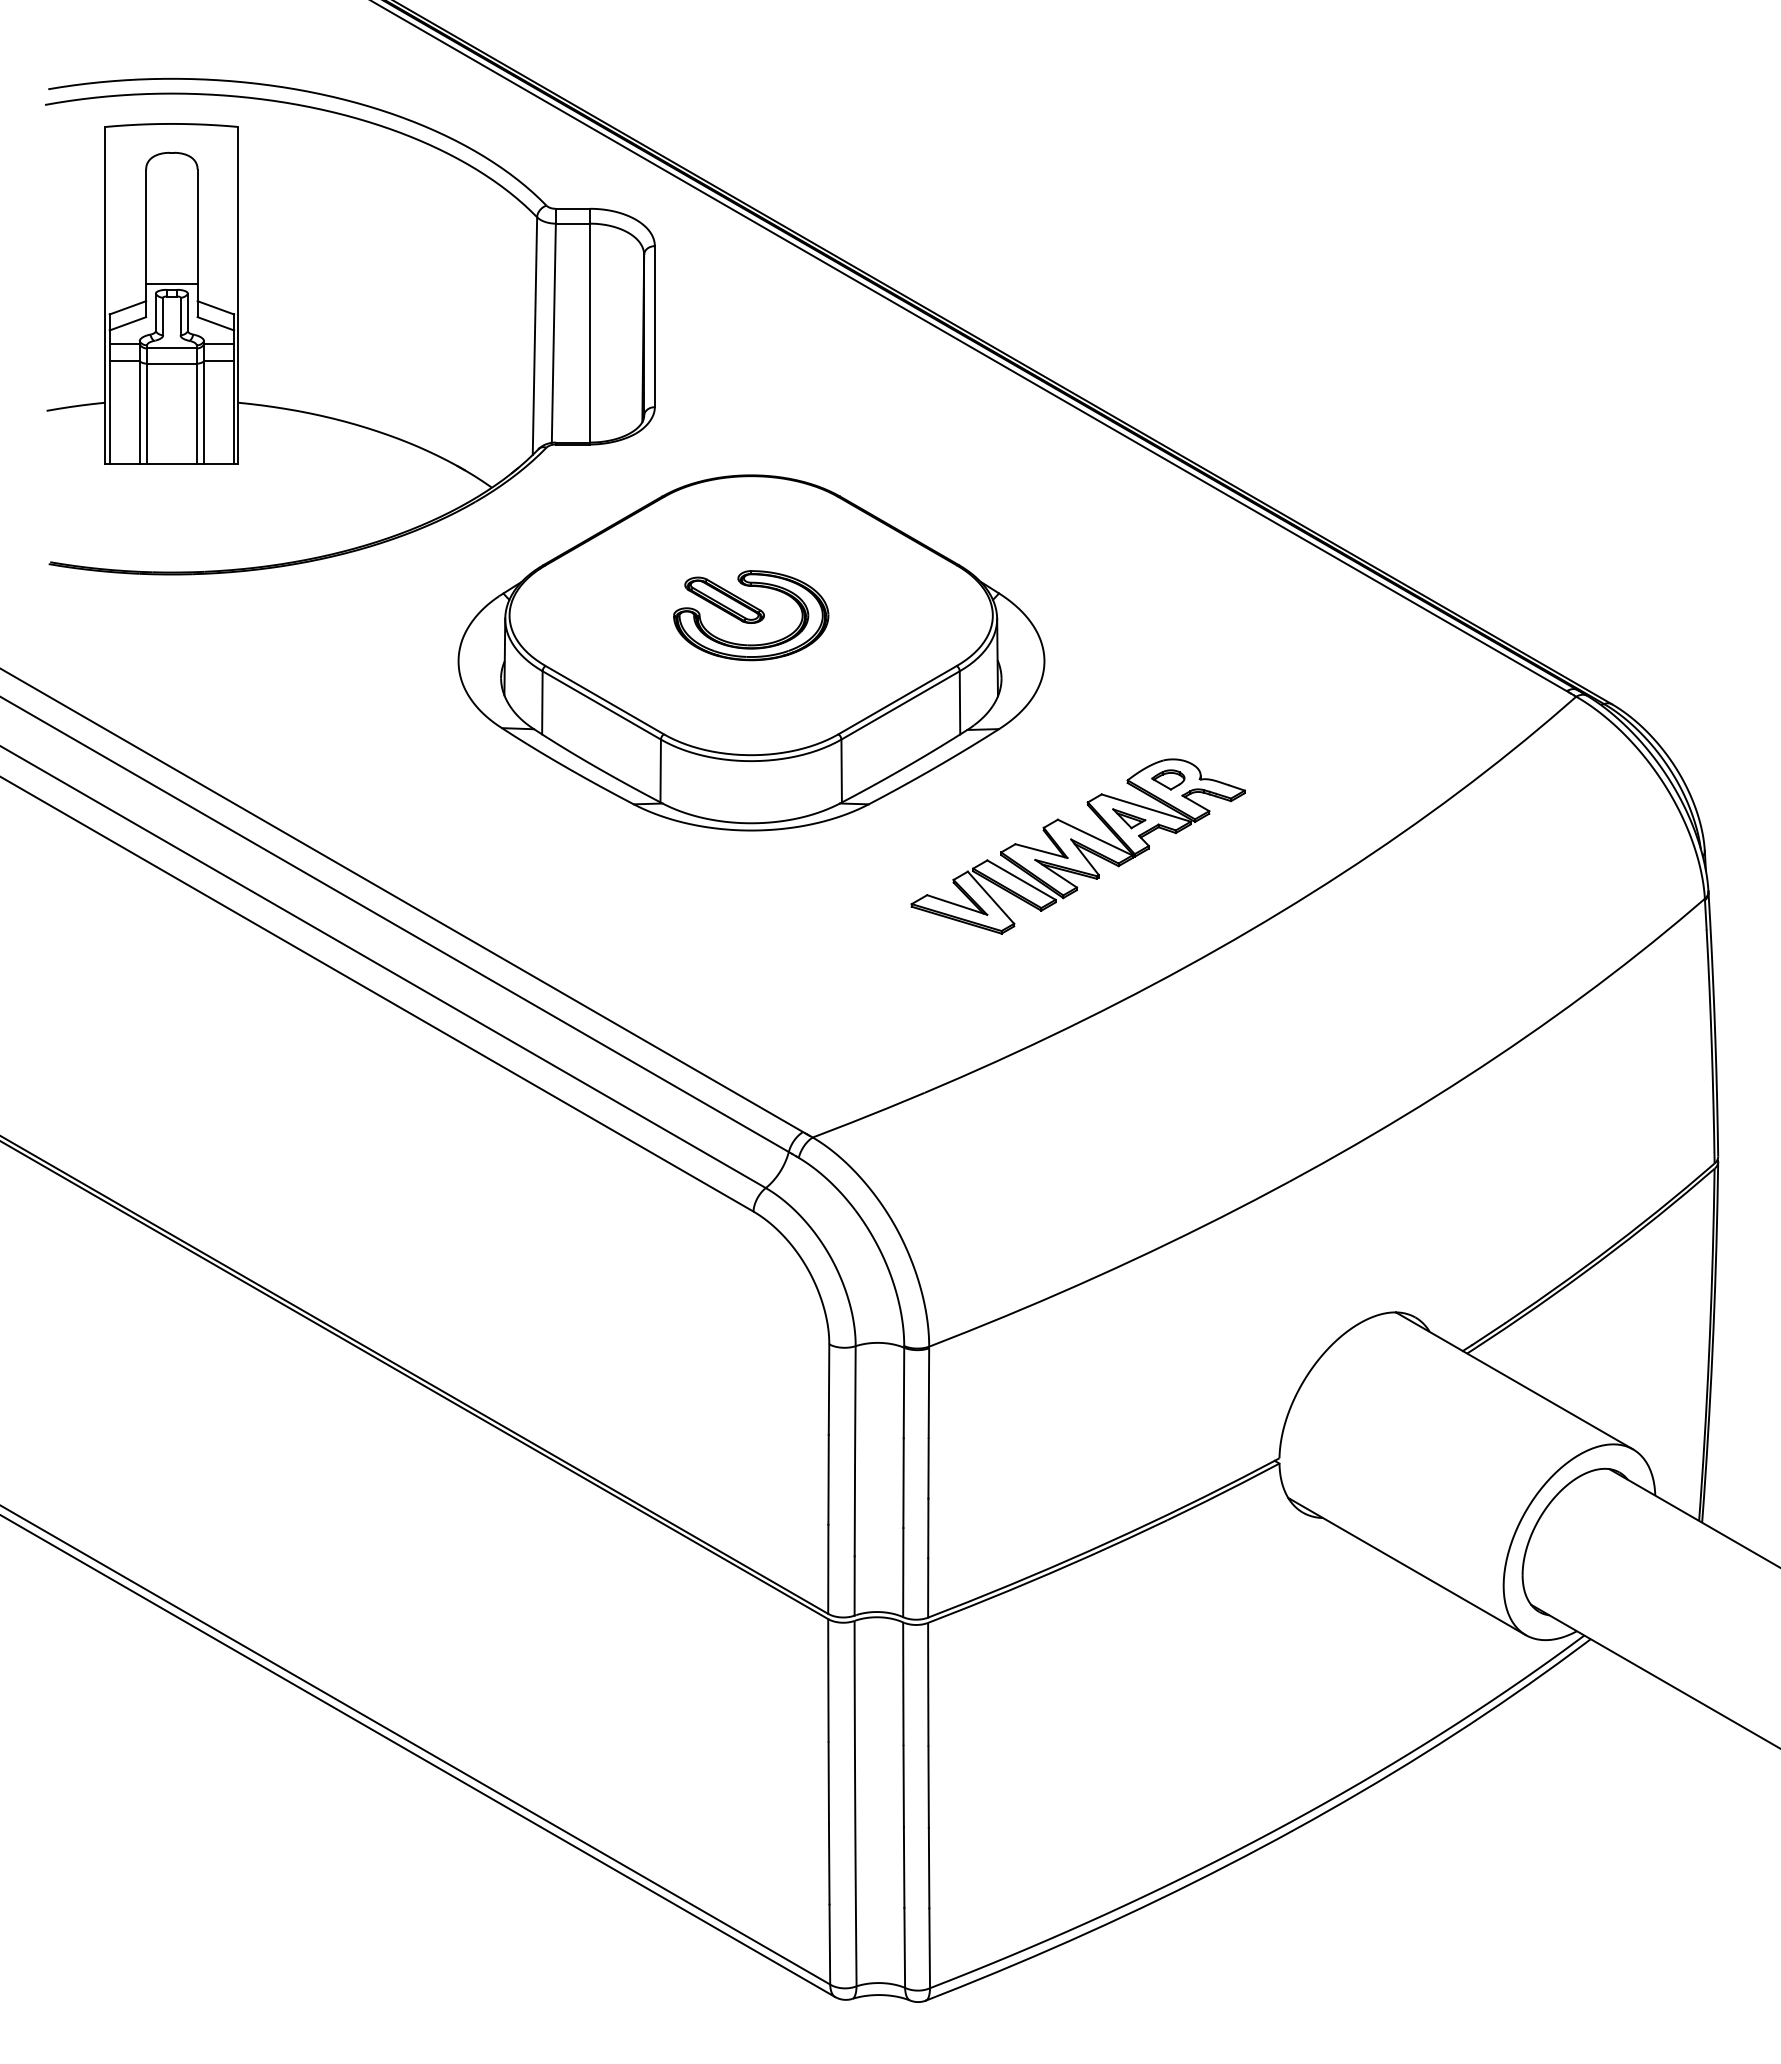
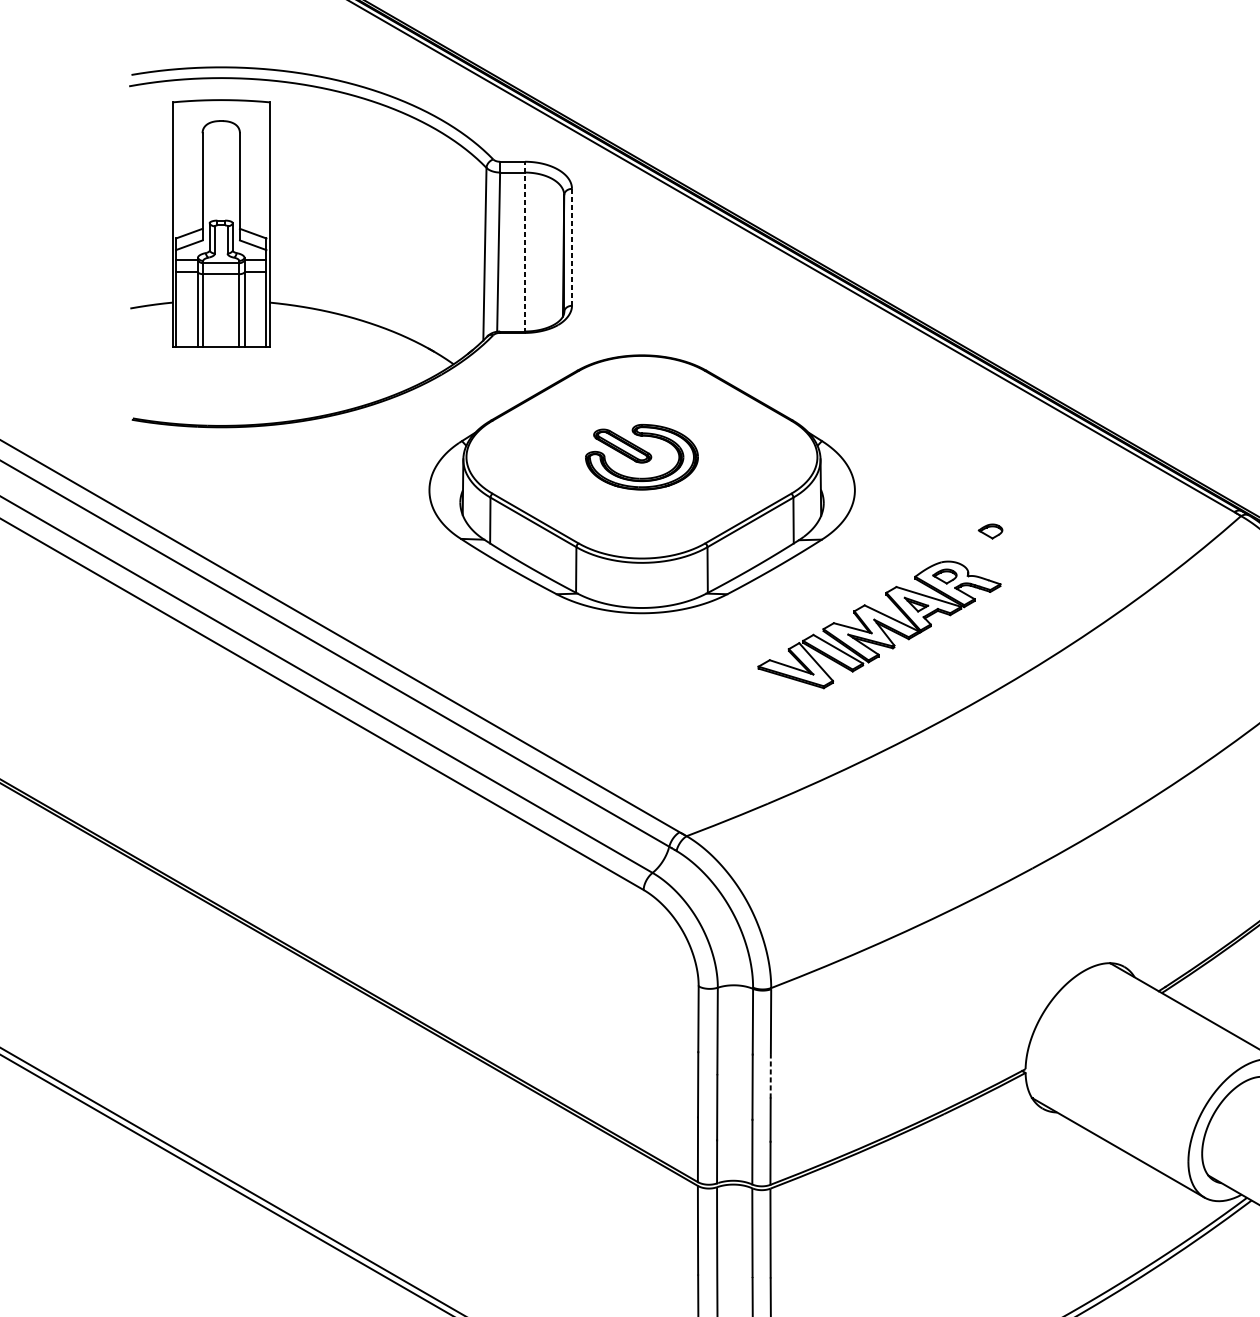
line: (171, 284) -> (220, 216), removed
line: (590, 326) -> (525, 247), solid -> dashed
line: (654, 326) -> (571, 247), solid -> dashed
part: (1231, 717) -> (990, 531), added
line: (928, 1468) -> (770, 1076), solid -> dashed

